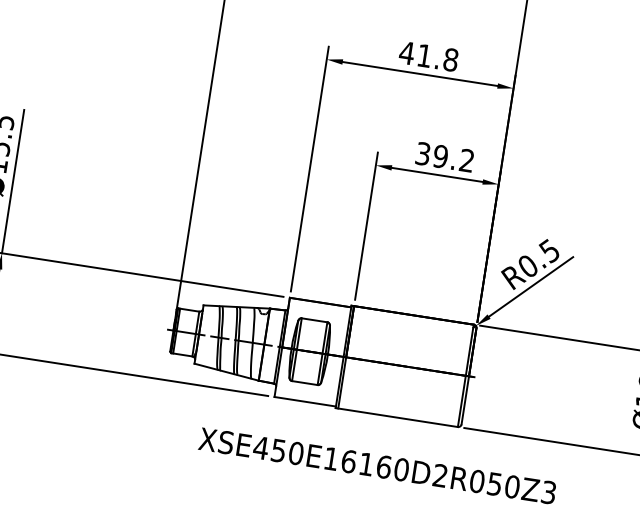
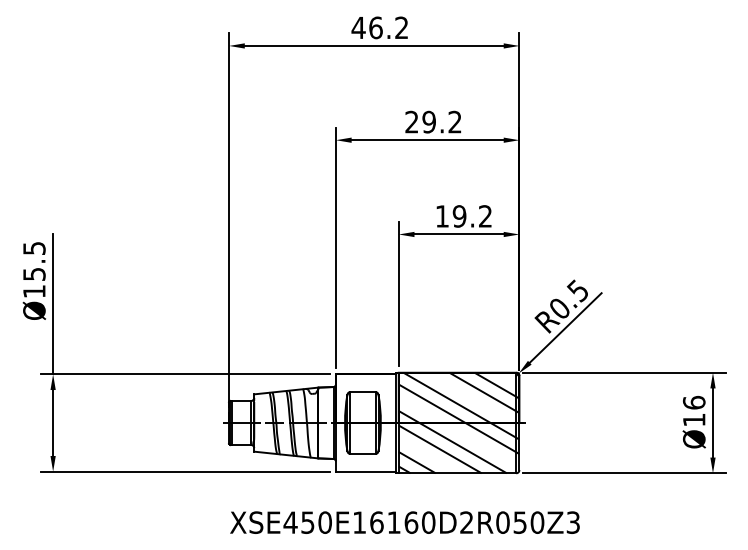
text: (428, 55) -> (432, 121), 41.8 -> 29.2
text: (422, 153) -> (441, 216), 39.2 -> 19.2
hatch: (407, 366) -> (458, 422), added
text: (377, 465) -> (404, 522), moved

